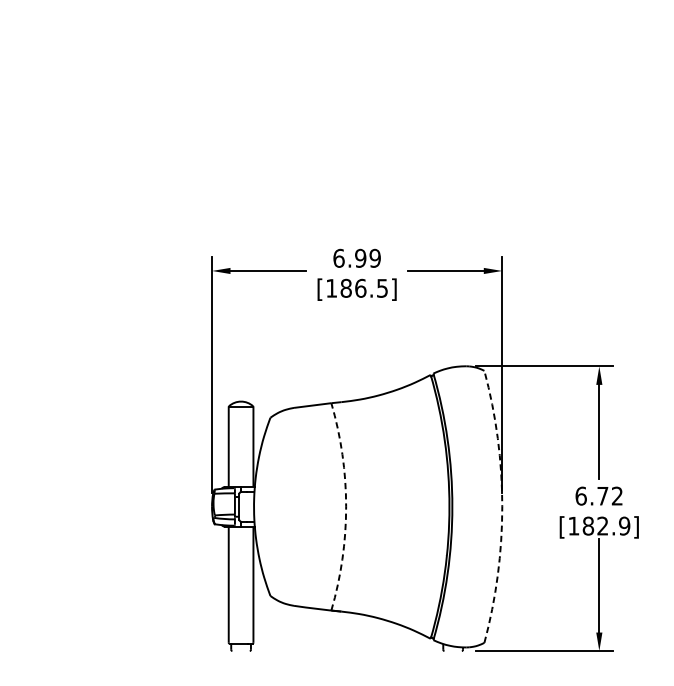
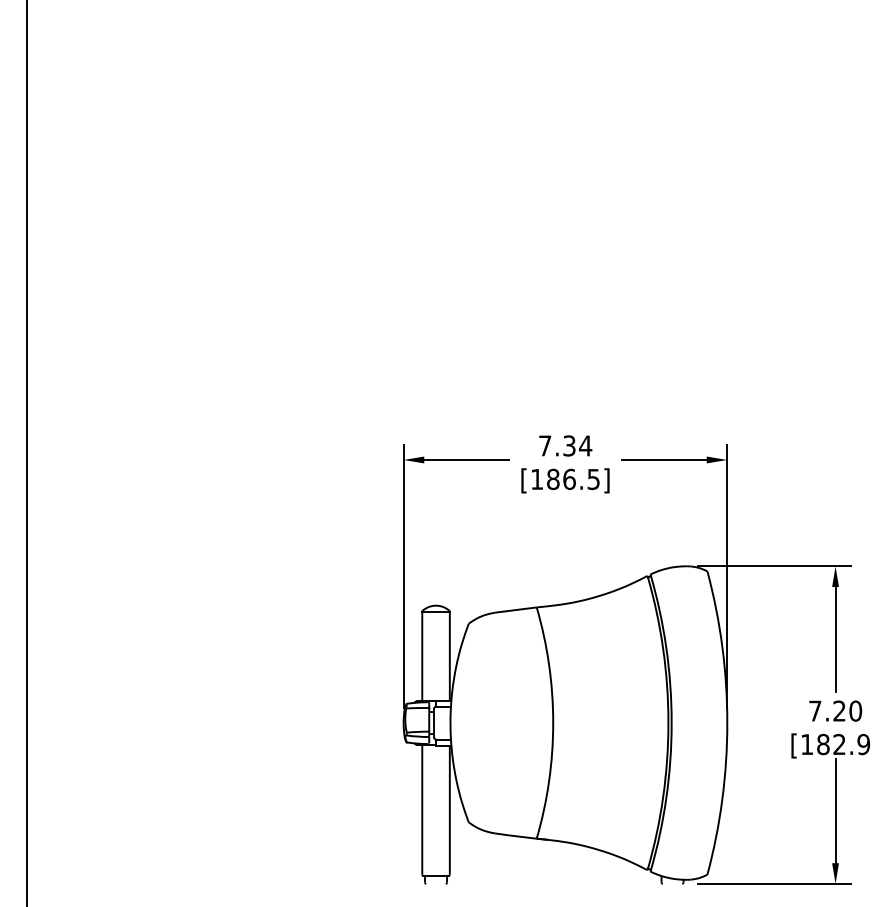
text: (357, 257) -> (565, 445), 6.99 -> 7.34
text: (599, 495) -> (835, 710), 6.72 -> 7.20
arc: (346, 507) -> (553, 723), dashed -> solid
arc: (502, 507) -> (727, 723), dashed -> solid

